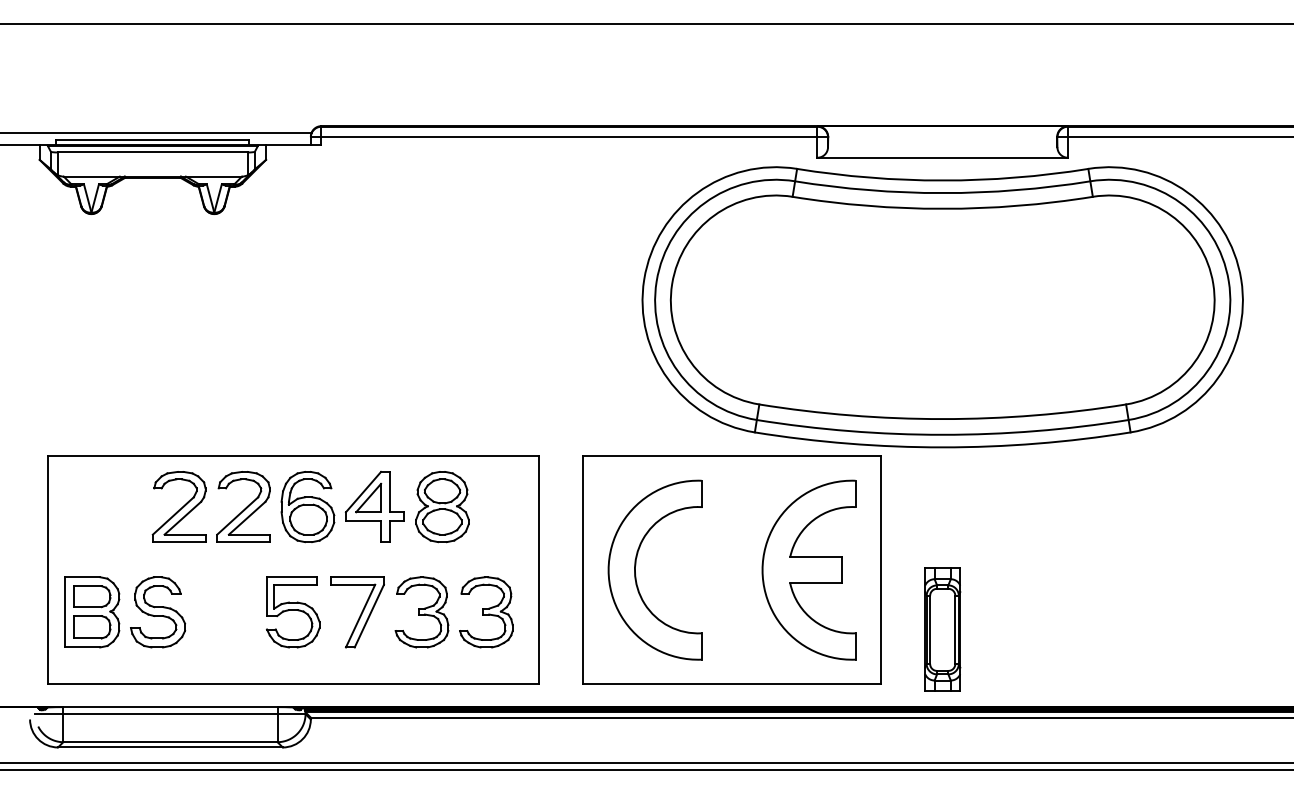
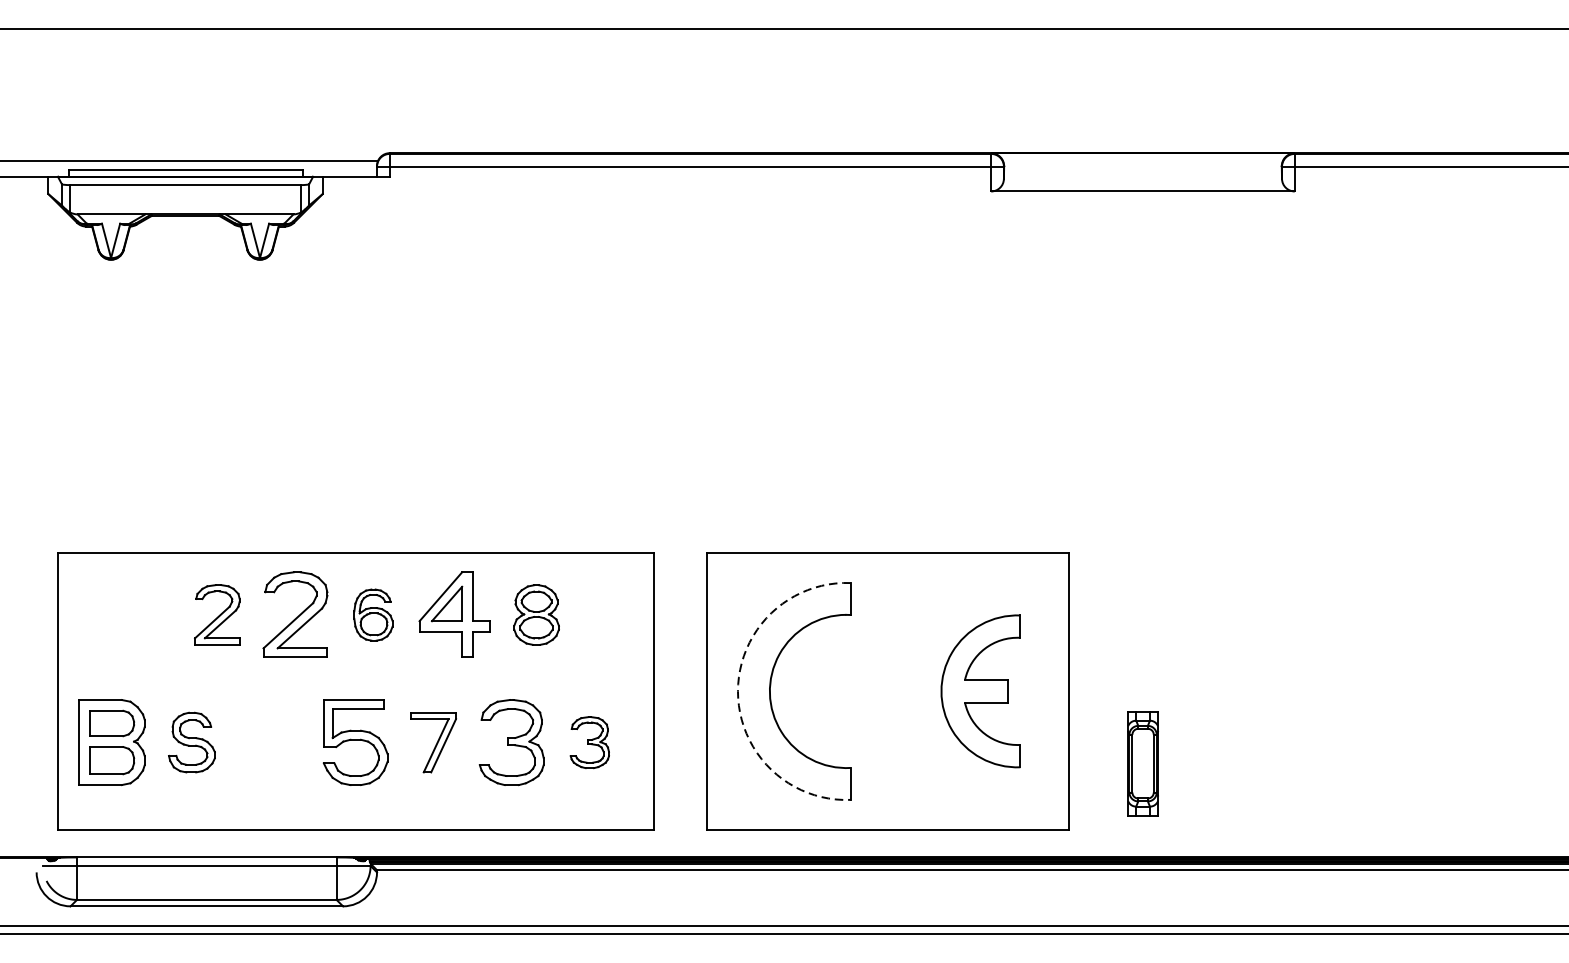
part: (942, 307) -> (1142, 373), removed
part: (178, 506) -> (216, 614), size x0.7
part: (307, 507) -> (372, 615), size x0.6
part: (442, 507) -> (536, 615), size x0.7
part: (808, 569) -> (980, 690), size x0.7
arc: (608, 570) -> (737, 691), solid -> dashed
part: (158, 612) -> (192, 742), size x0.7
part: (357, 612) -> (433, 742), size x0.7
part: (486, 612) -> (589, 742), size x0.6
part: (942, 629) -> (1142, 763), size x0.7

